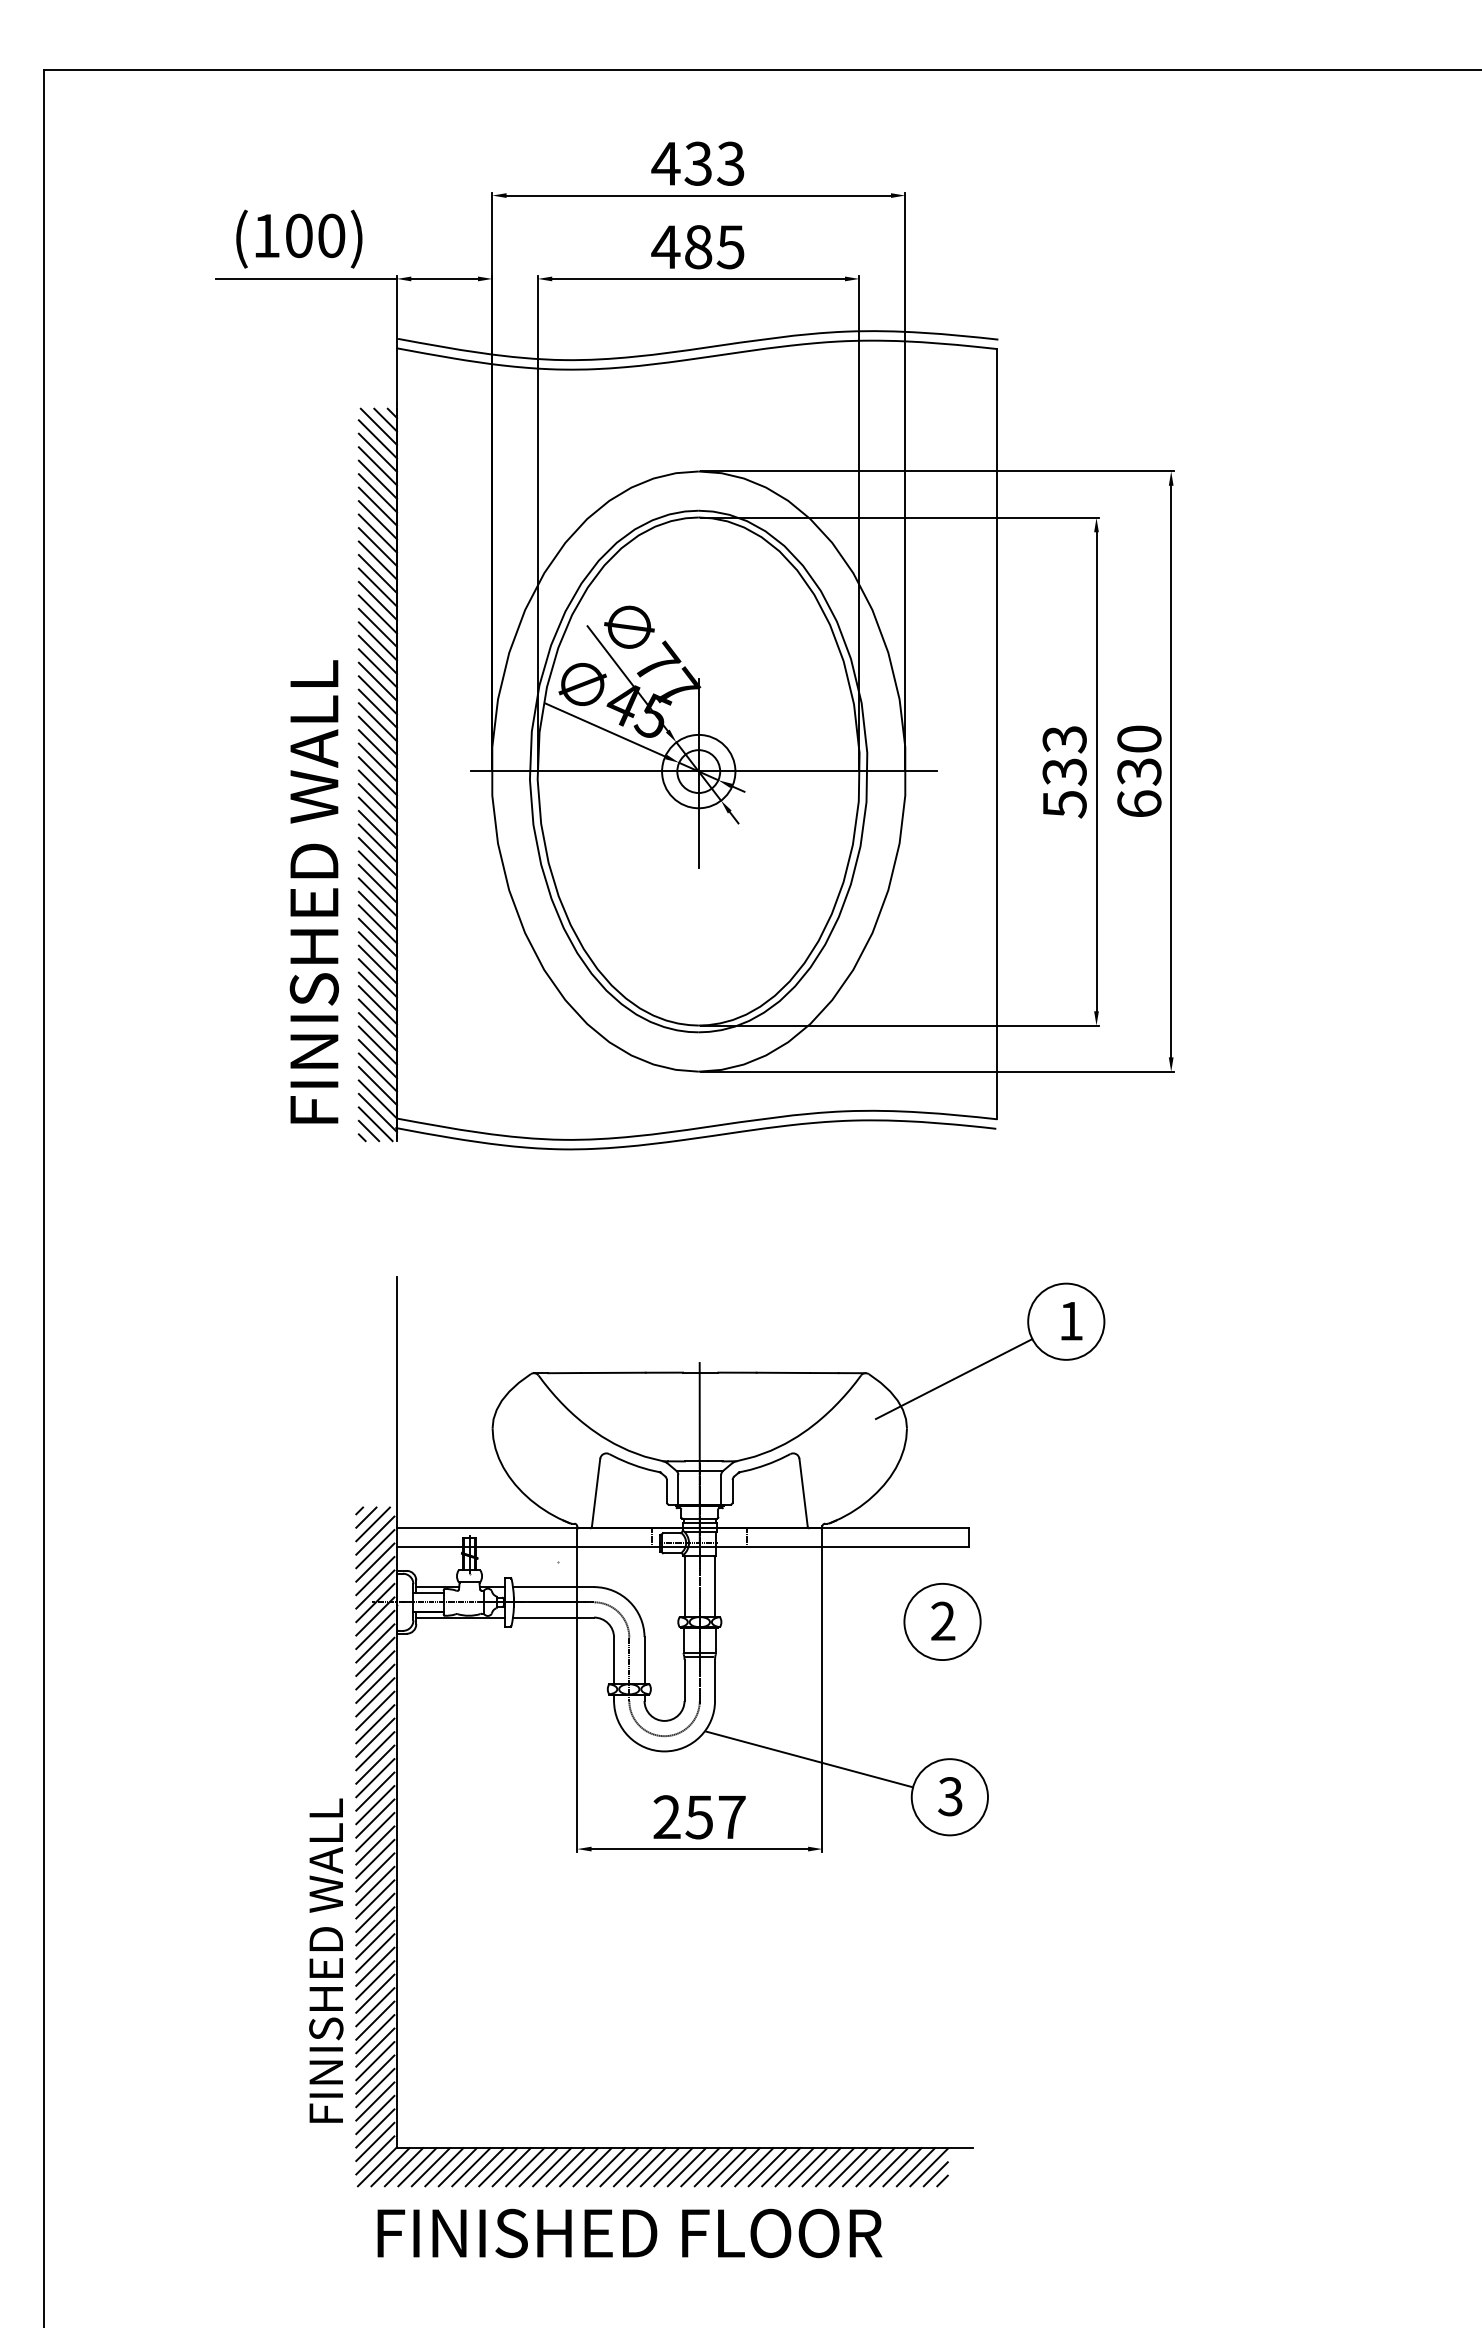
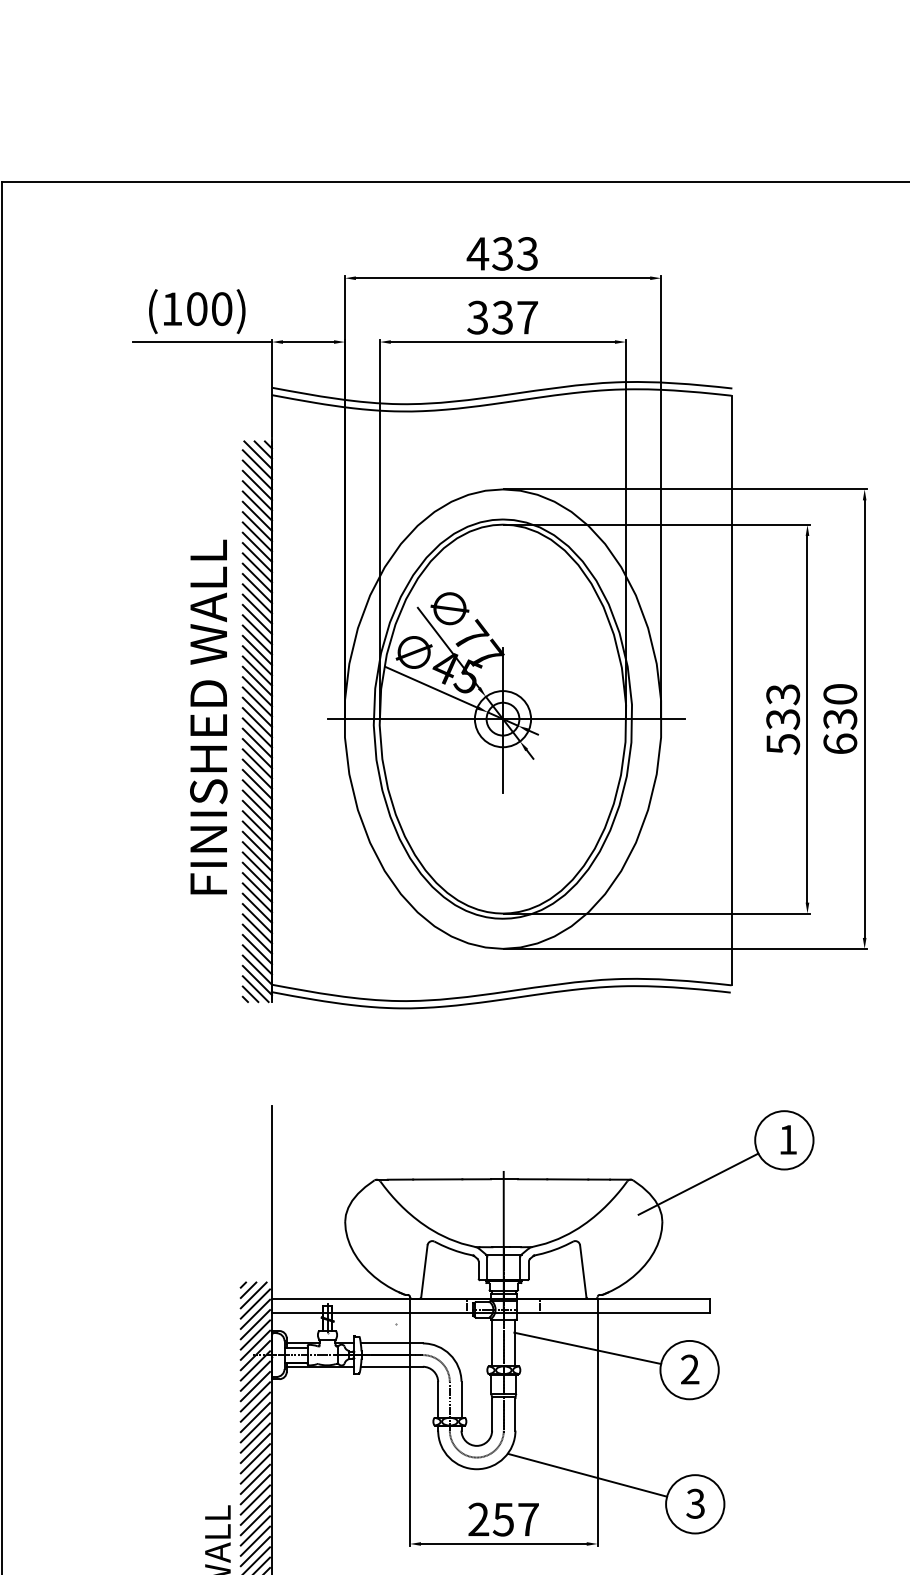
text: (697, 247) -> (502, 317), 485 -> 337
text: (313, 891) -> (208, 716), moved
line: (809, 1593) -> (587, 1348), added

